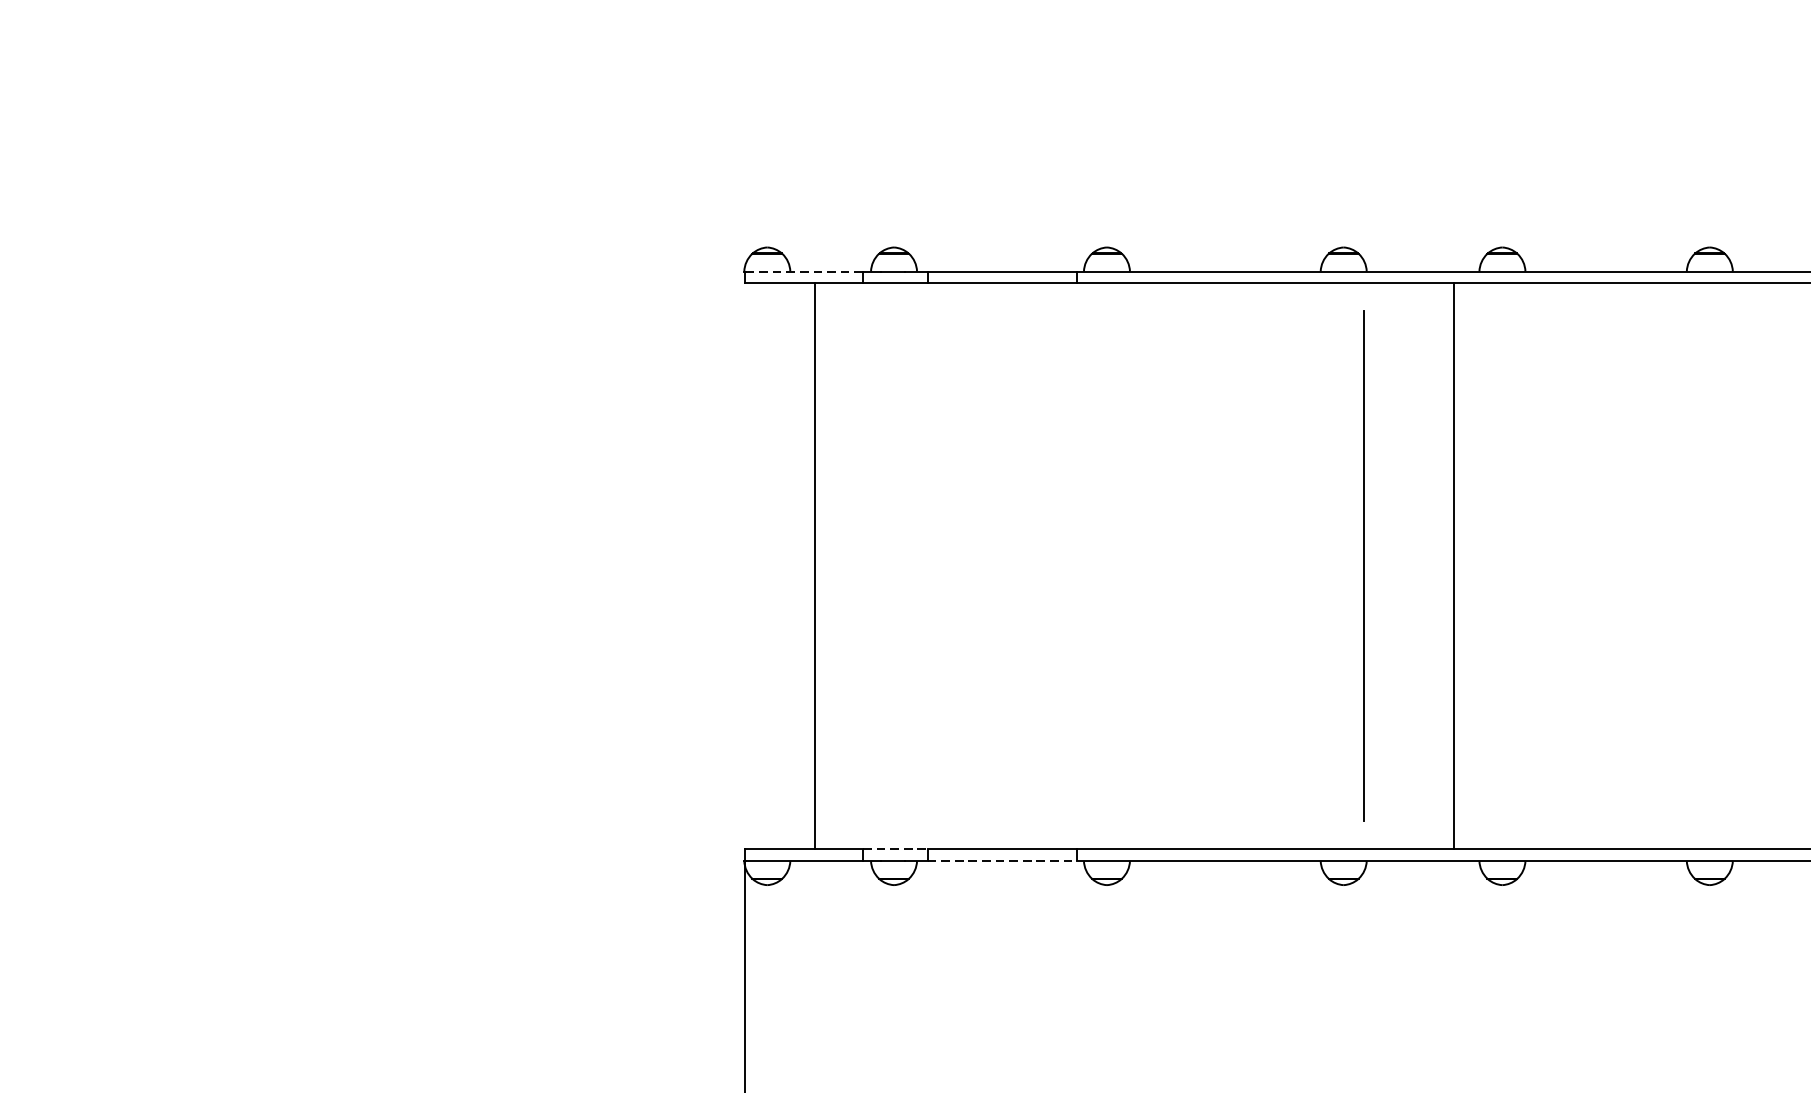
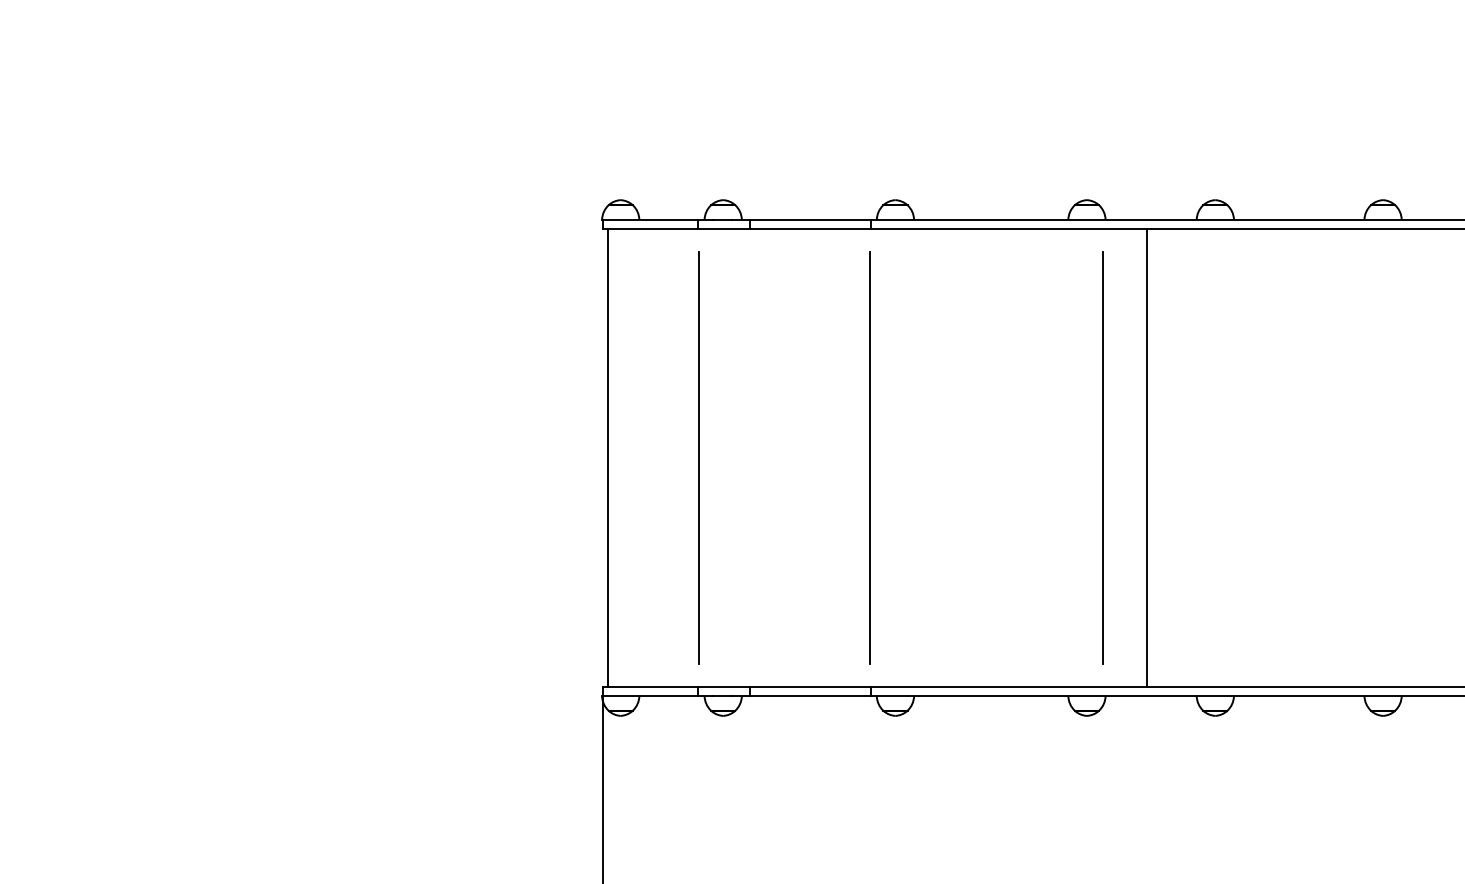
line: (804, 271) -> (650, 219), dashed -> solid
line: (815, 565) -> (608, 457), moved
line: (863, 565) -> (698, 457), added
line: (1076, 565) -> (870, 457), added
line: (1454, 565) -> (1147, 457), moved
line: (895, 850) -> (724, 687), dashed -> solid
line: (1003, 861) -> (811, 696), dashed -> solid

